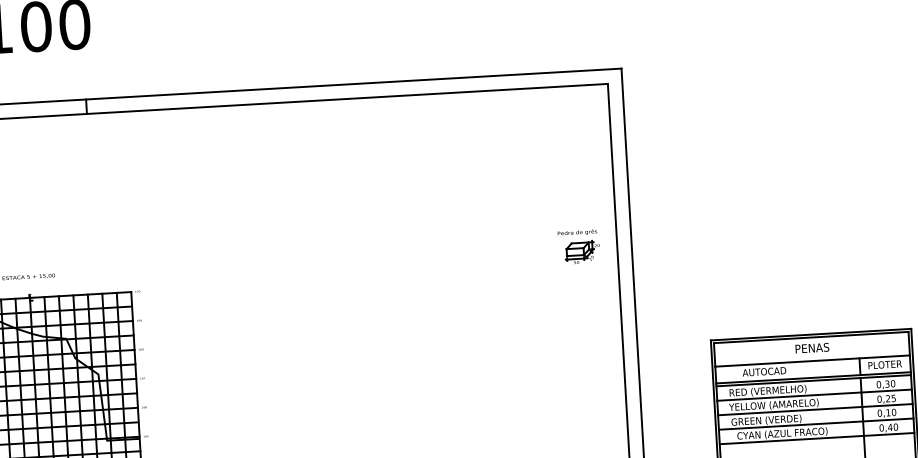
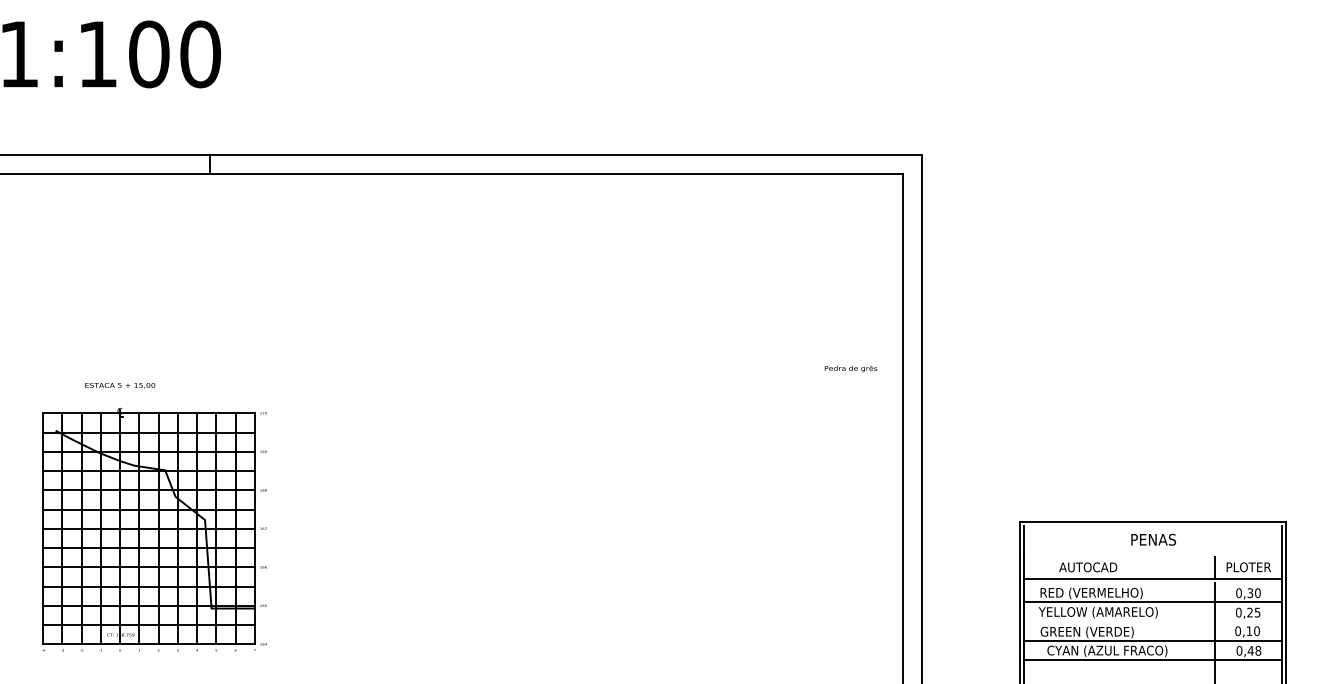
part: (582, 252) -> (856, 395), removed
line: (810, 337) -> (1152, 525), removed
line: (812, 360) -> (1152, 556), removed
line: (813, 381) -> (1152, 583), removed
line: (815, 409) -> (1152, 621), removed
text: (896, 426) -> (1258, 650), 0,40 -> 0,48

